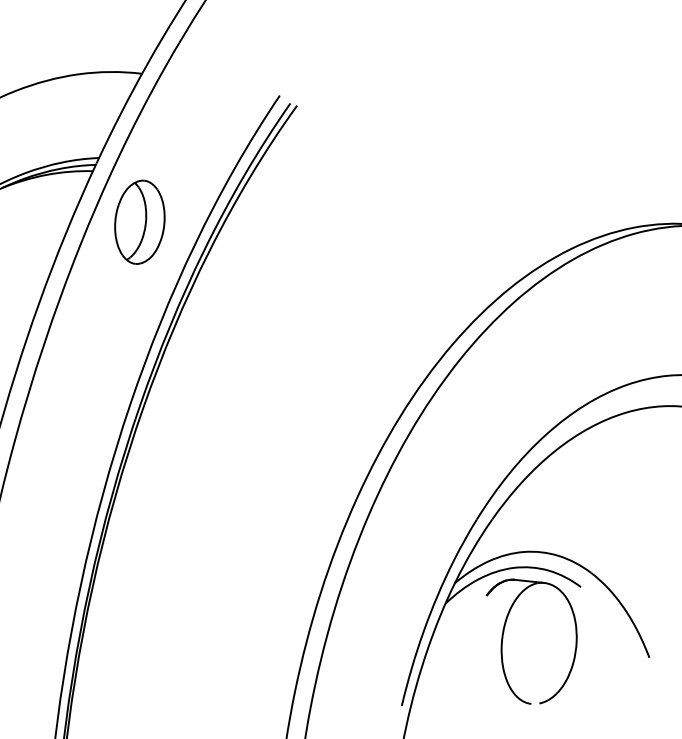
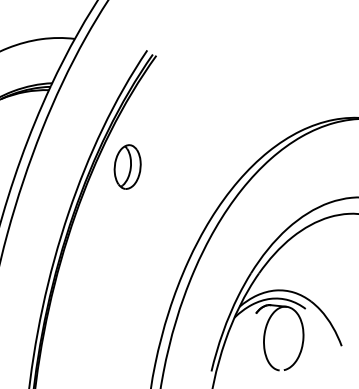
part: (139, 221) -> (127, 166), moved

